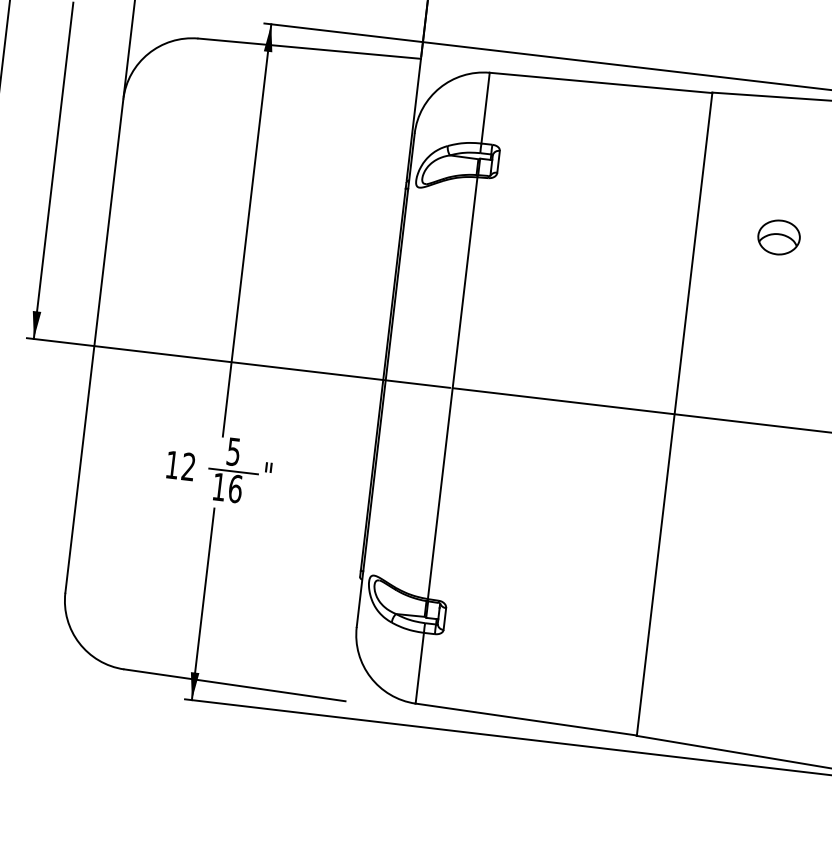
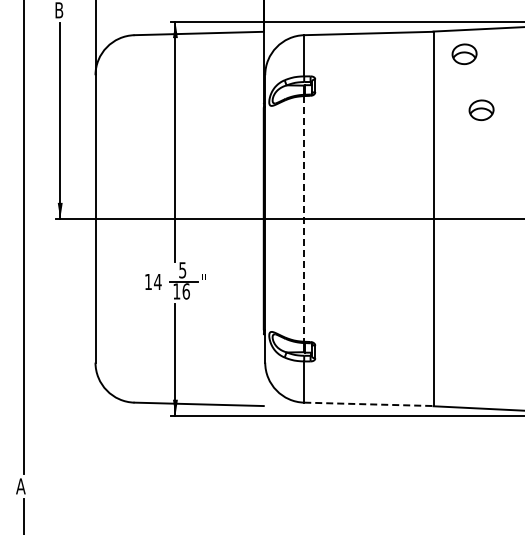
part: (761, 136) -> (464, 53), added
line: (453, 387) -> (304, 218), solid -> dashed
text: (188, 466) -> (157, 281), 12 -> 14
line: (525, 719) -> (368, 404), solid -> dashed

